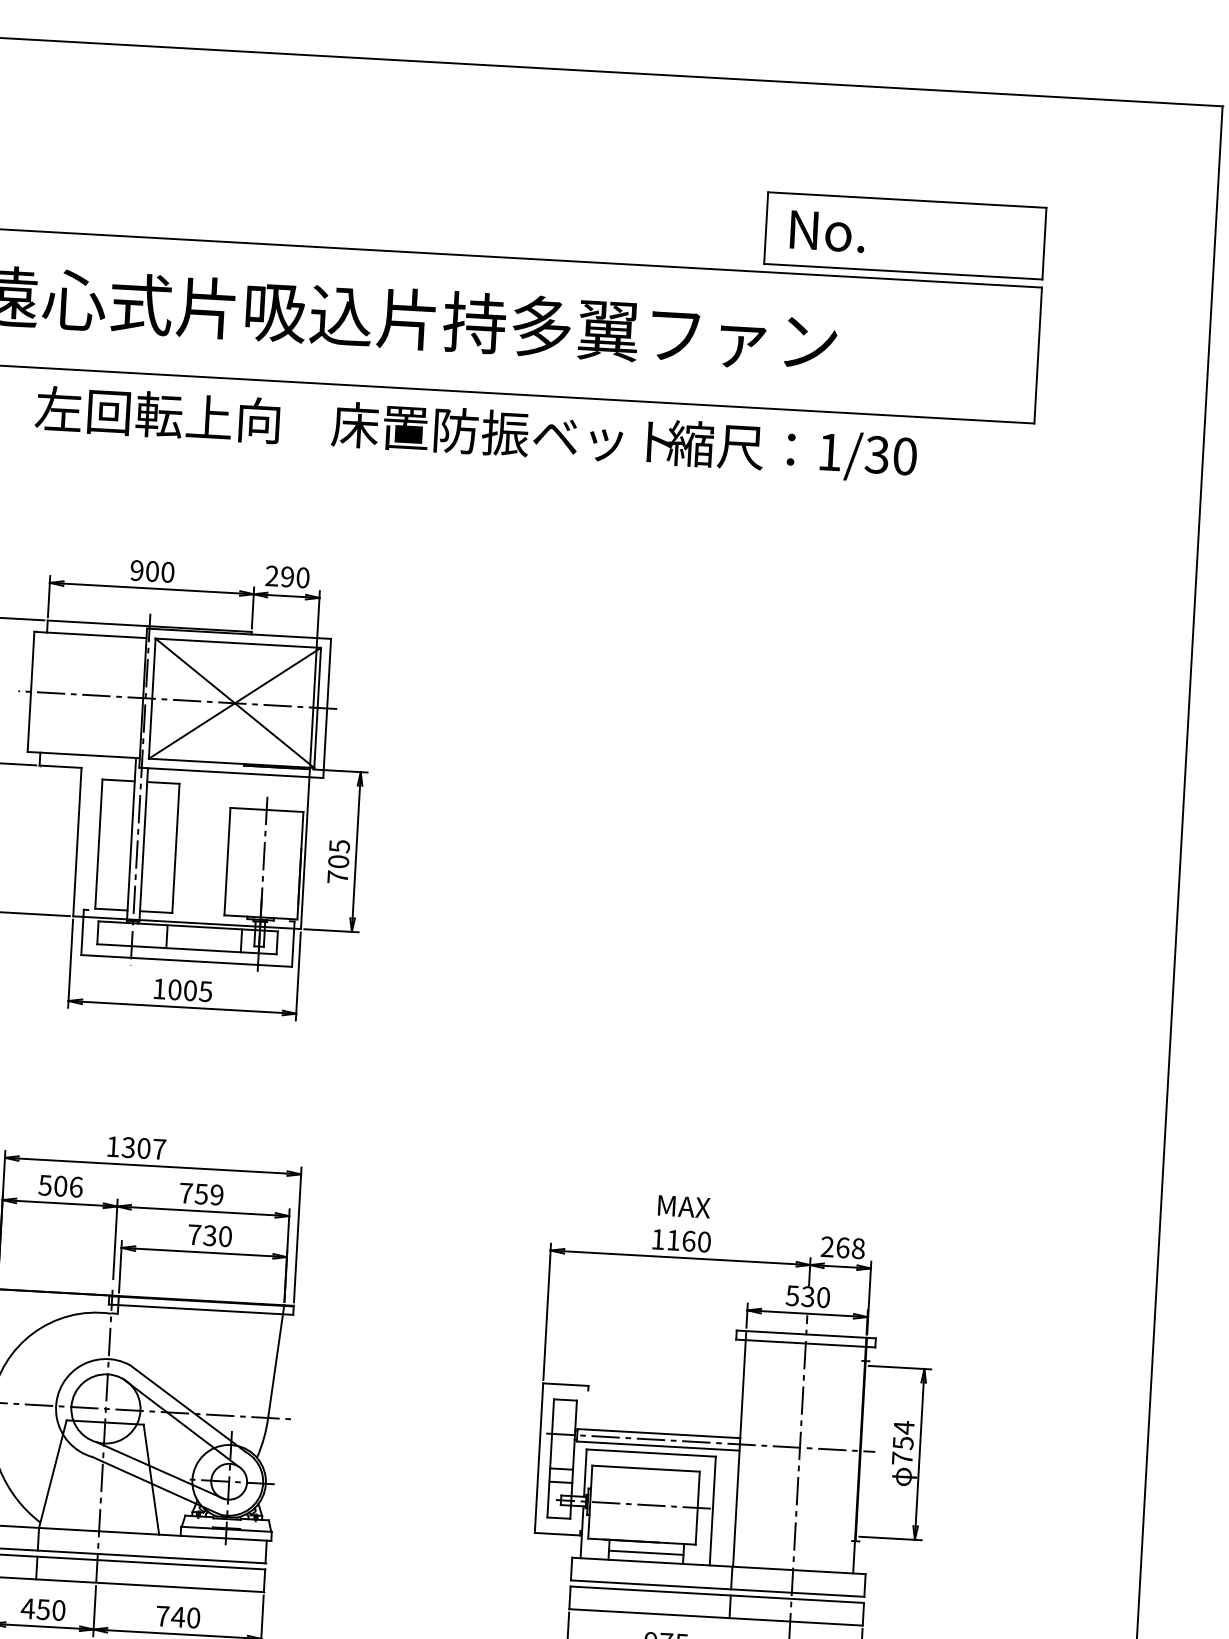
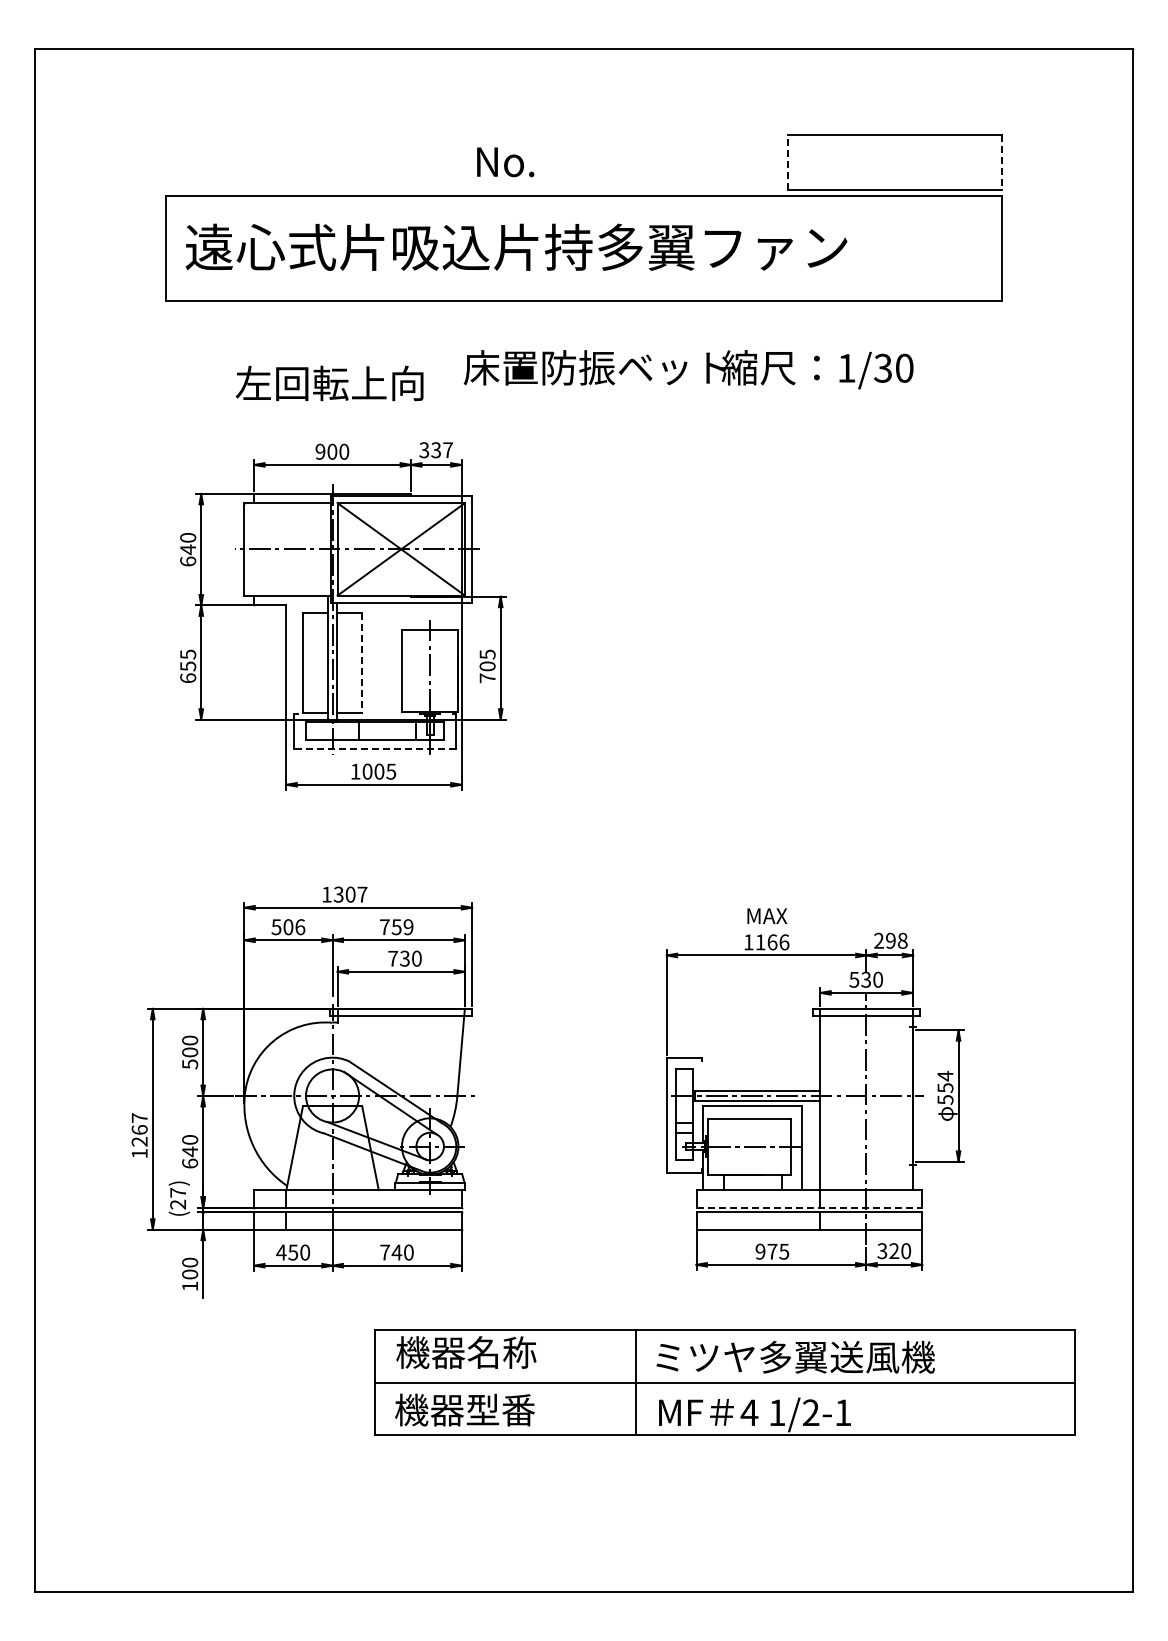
line: (766, 228) -> (788, 162), solid -> dashed
text: (827, 231) -> (505, 162), moved
line: (1044, 244) -> (1002, 162), solid -> dashed
text: (157, 414) -> (329, 383), moved
text: (624, 442) -> (688, 369), moved
text: (286, 577) -> (435, 450), 290 -> 337
line: (176, 848) -> (362, 663), solid -> dashed
line: (185, 961) -> (374, 749), solid -> dashed
text: (704, 1242) -> (784, 942), 1160 -> 1166
text: (842, 1247) -> (890, 940), 268 -> 298
text: (902, 1458) -> (945, 1099), 754 -> 554
line: (645, 1553) -> (752, 1183), removed
line: (717, 1588) -> (809, 1207), solid -> dashed

